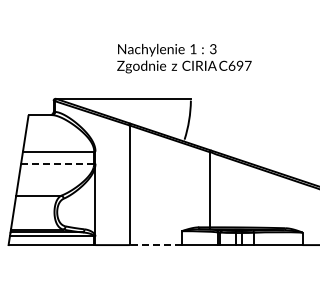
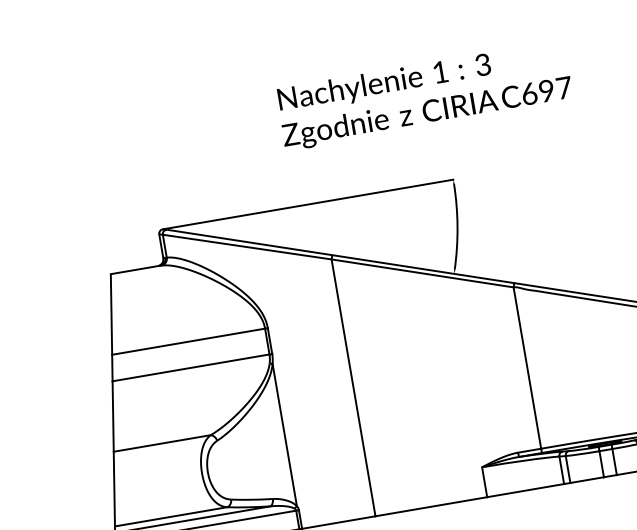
line: (57, 163) -> (190, 367), dashed -> solid
line: (155, 245) -> (431, 507), dashed -> solid

